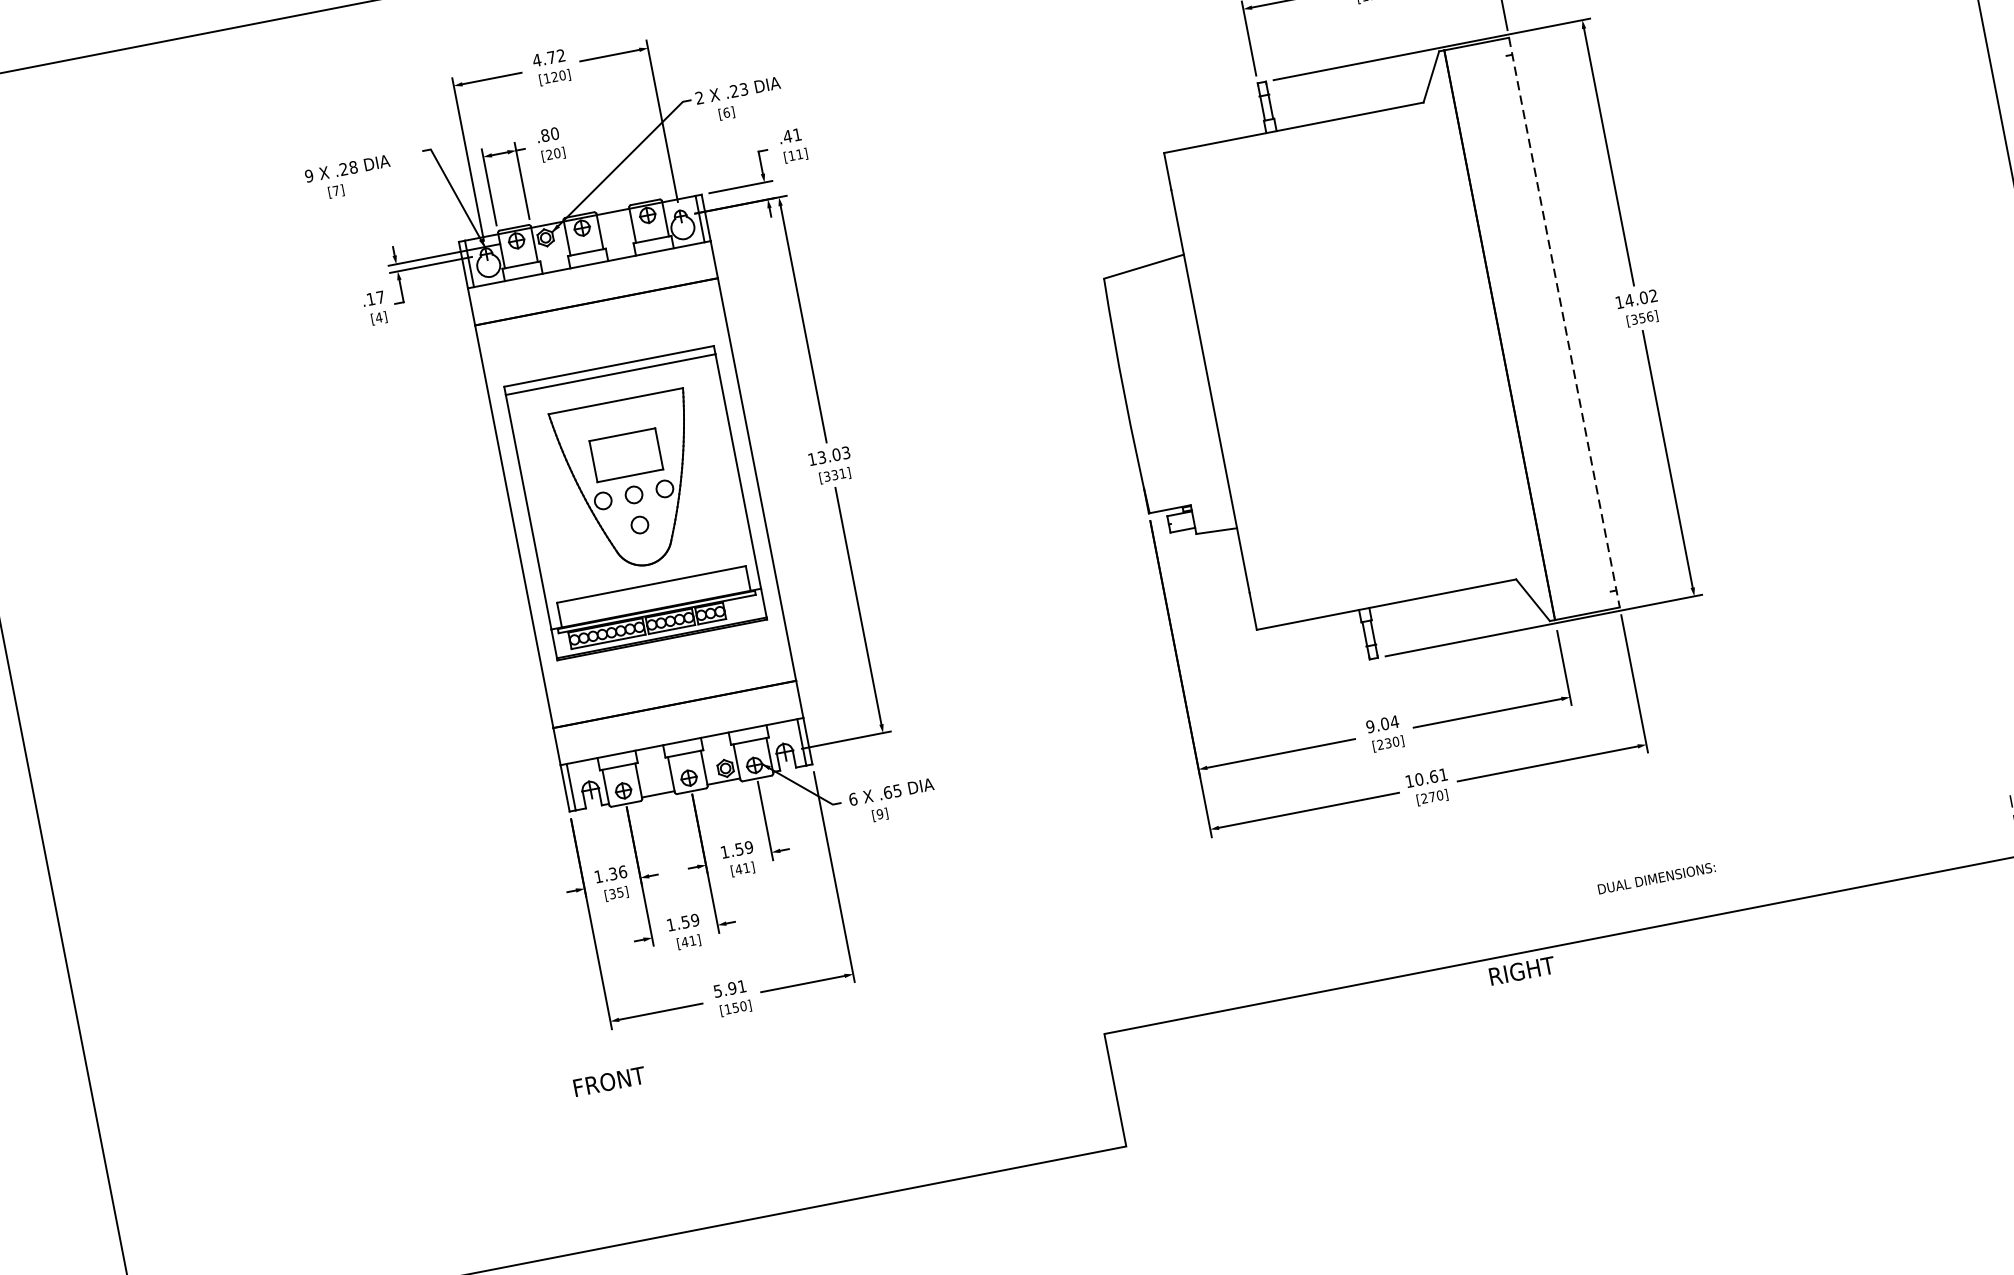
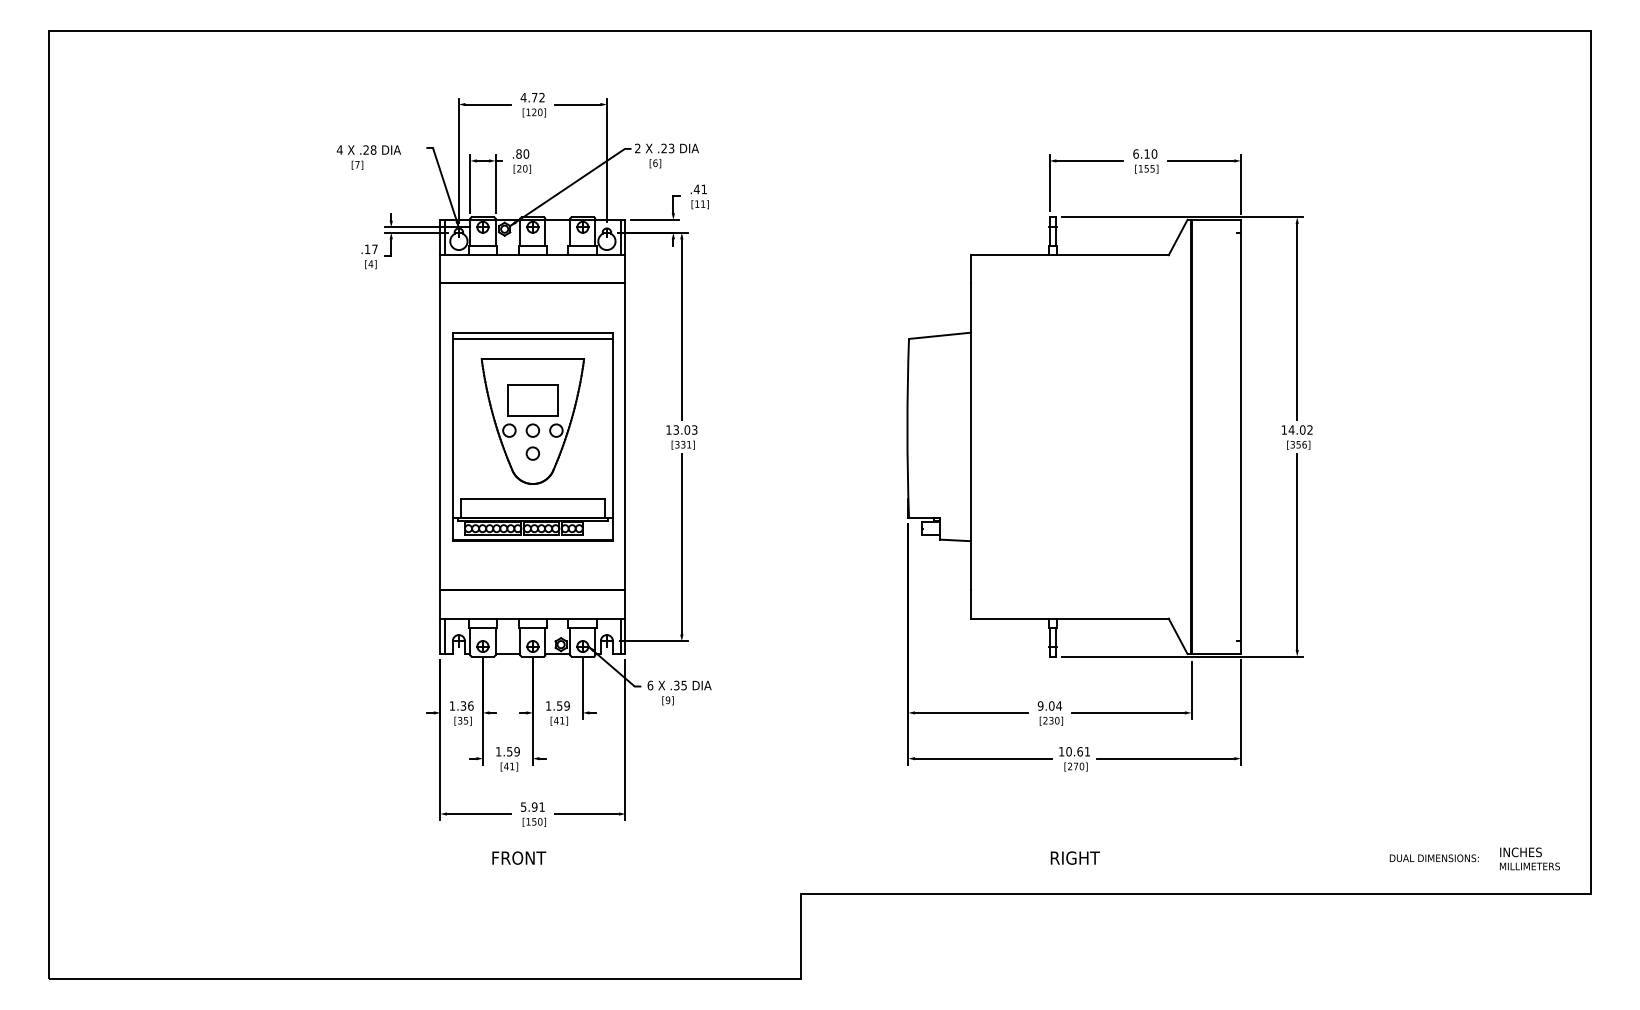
text: (308, 175) -> (339, 149), 9 -> 4
line: (1564, 323) -> (1240, 437), dashed -> solid
text: (887, 792) -> (676, 685), .65 -> .35
text: (1655, 878) -> (1433, 858), moved
text: (1521, 970) -> (1074, 857), moved
text: (609, 1080) -> (519, 857), moved

